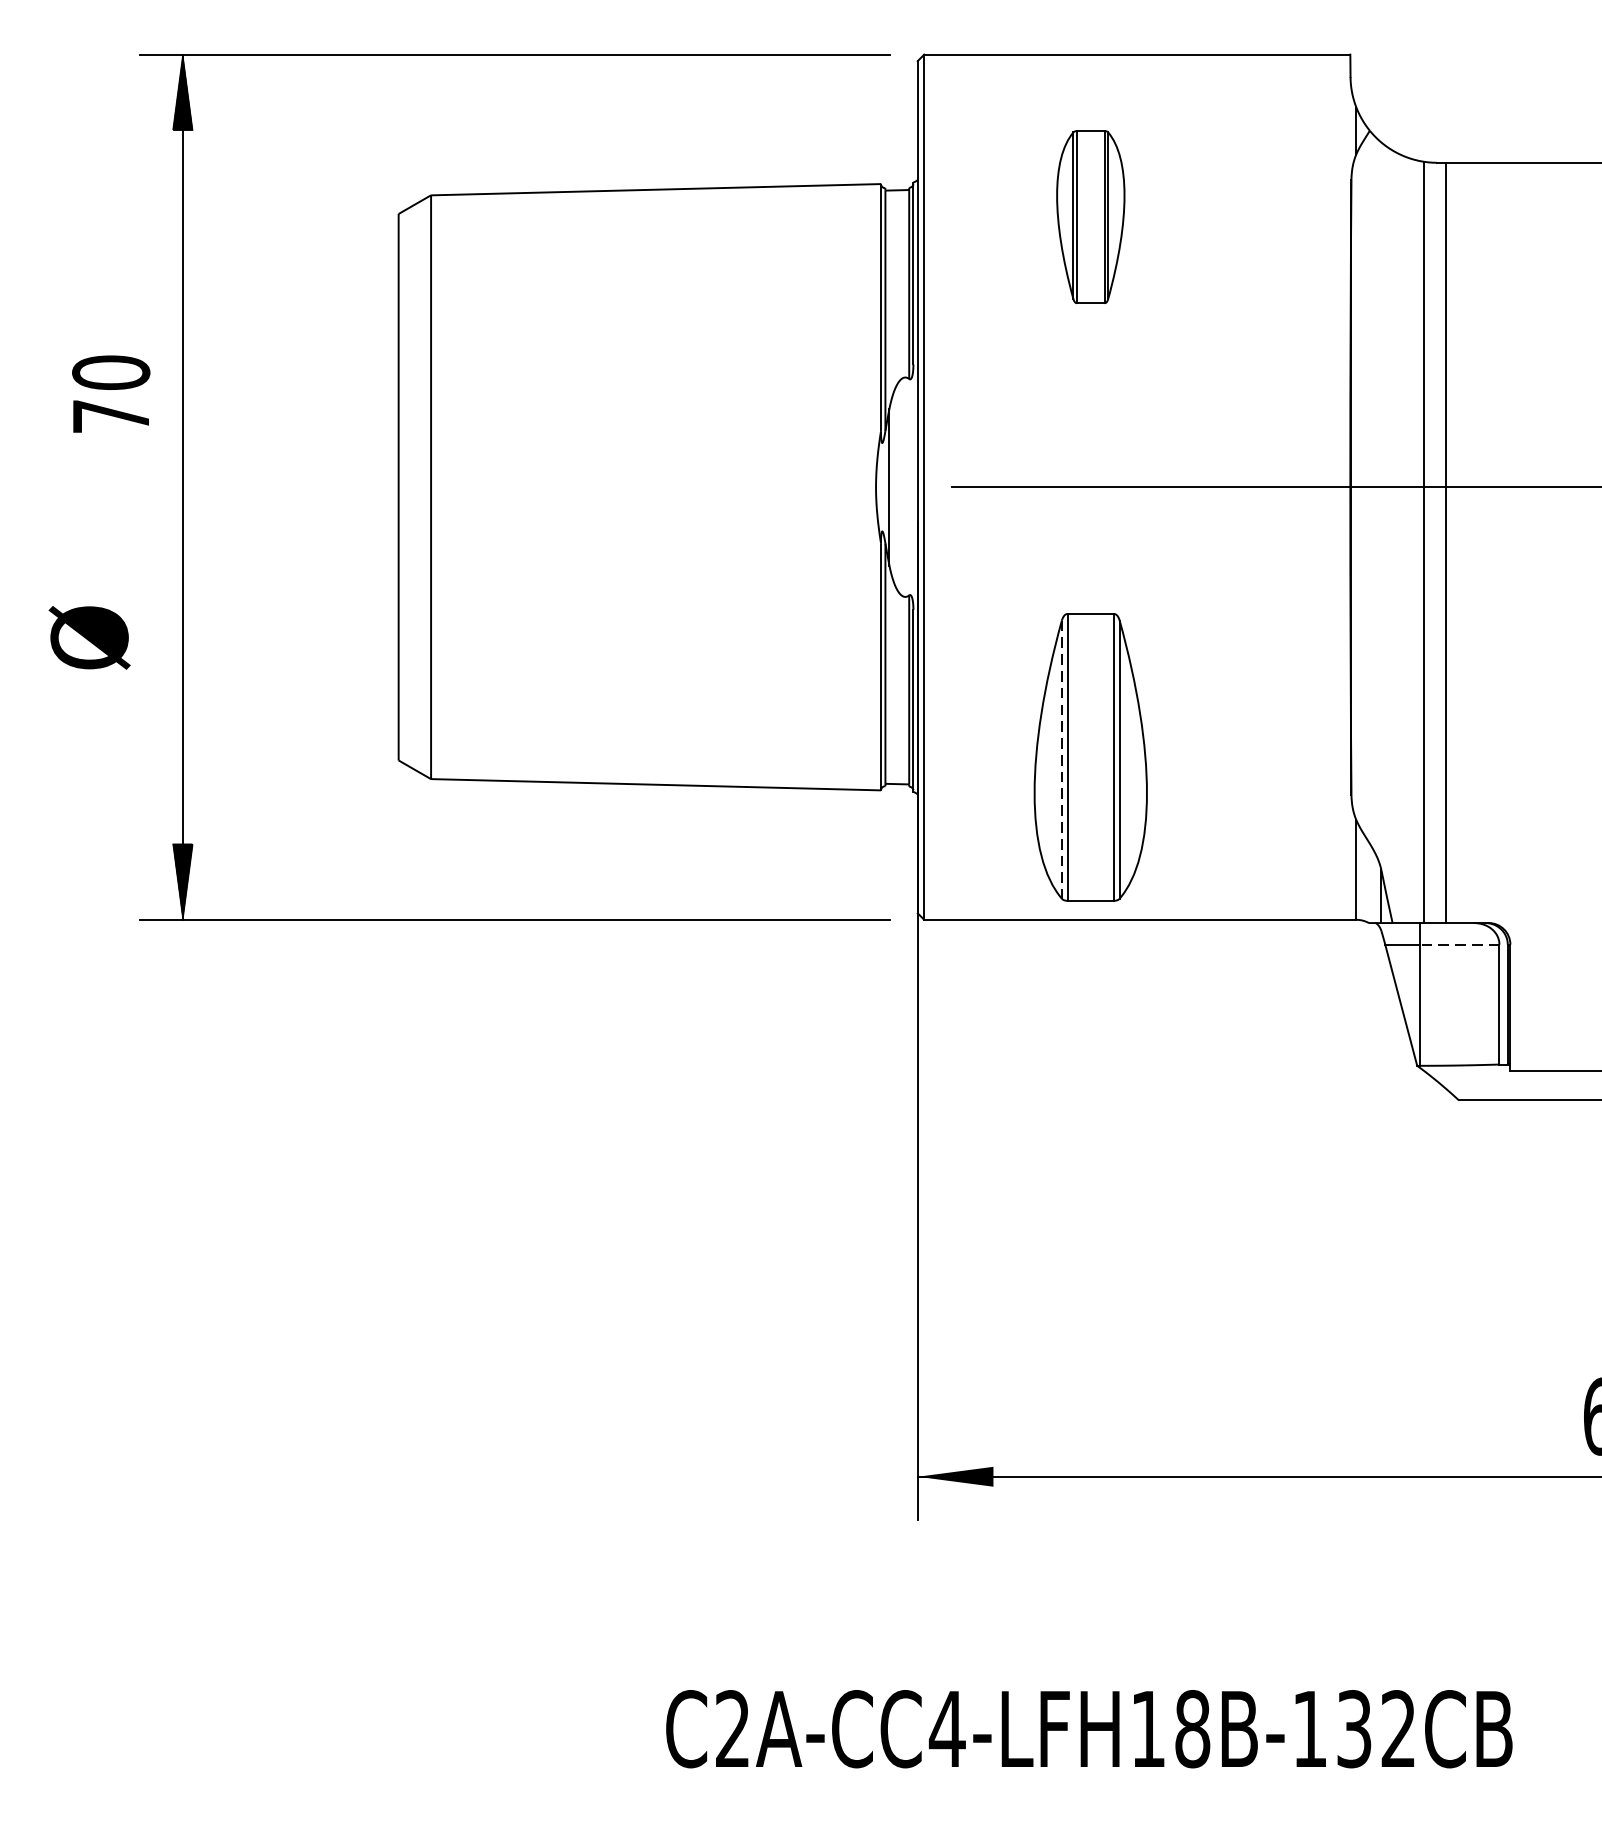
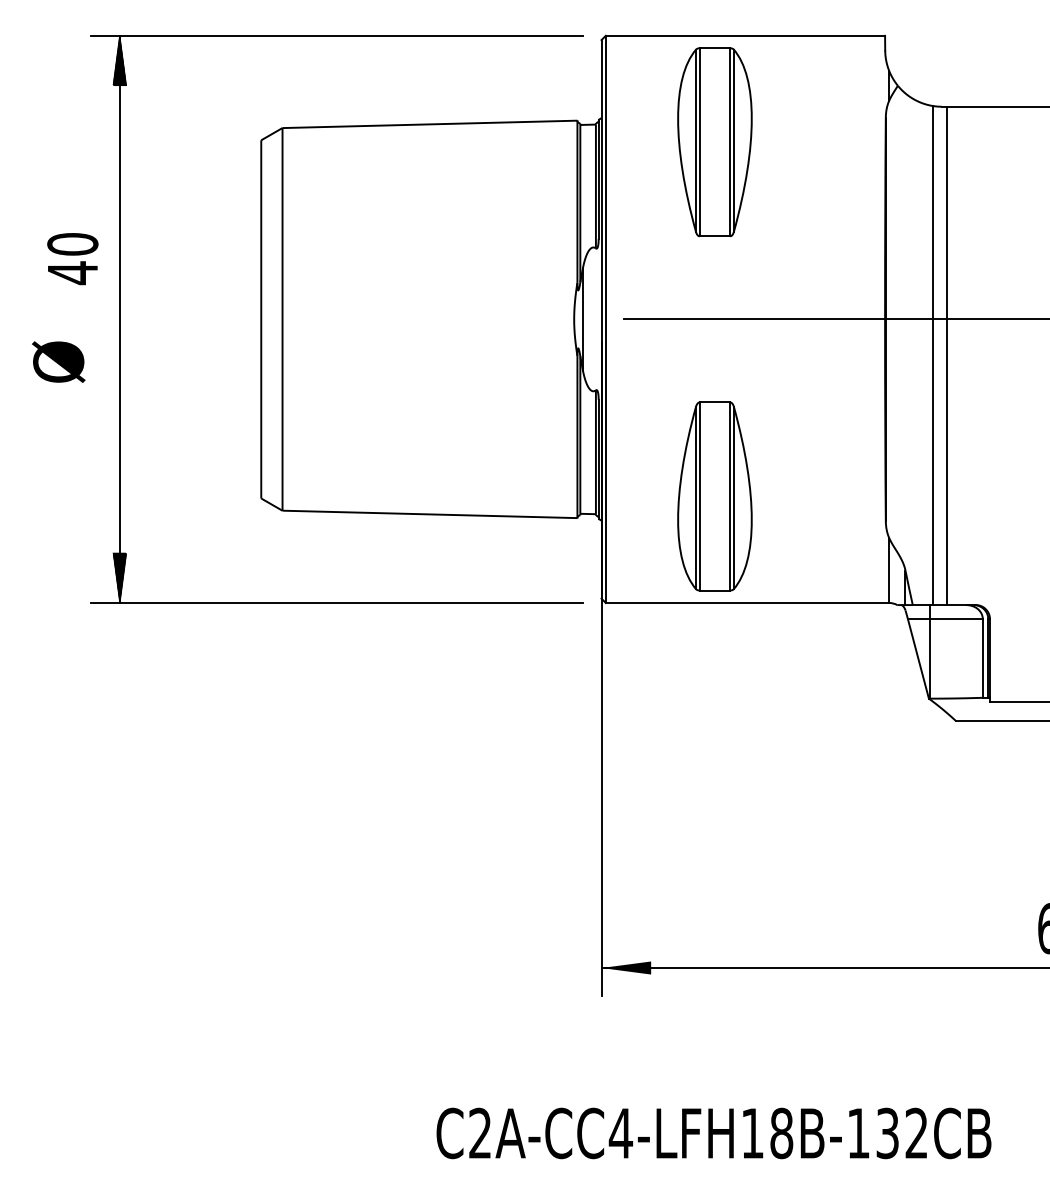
part: (1090, 217) -> (714, 142), size x1.67
text: (110, 417) -> (72, 273), 70 -> 40
text: (89, 636) -> (58, 361), moved
line: (1061, 760) -> (695, 498), dashed -> solid
line: (1459, 945) -> (956, 619), dashed -> solid

